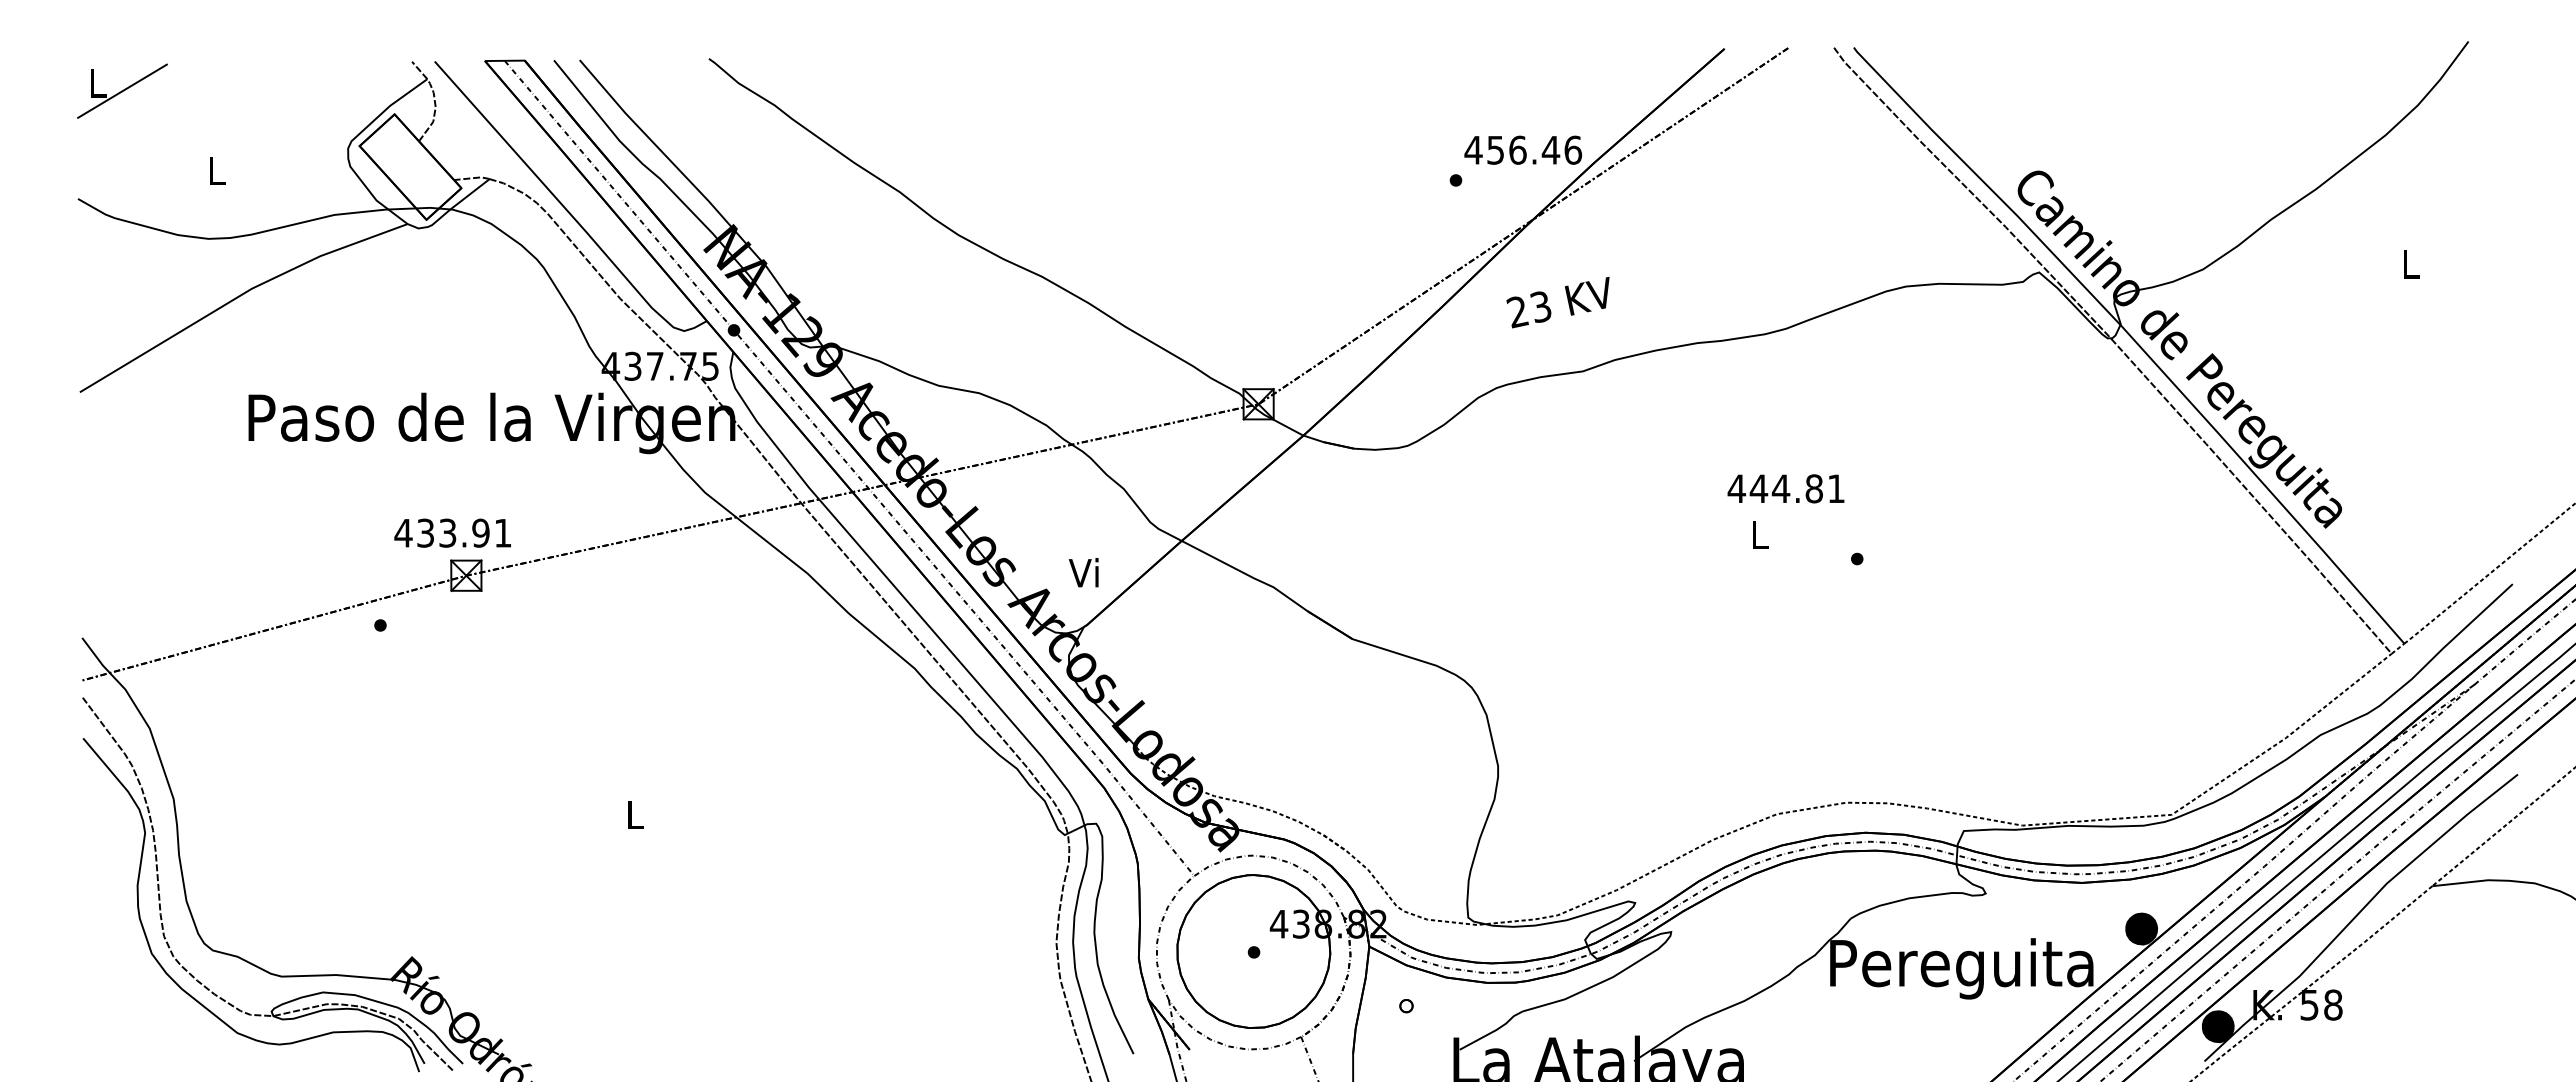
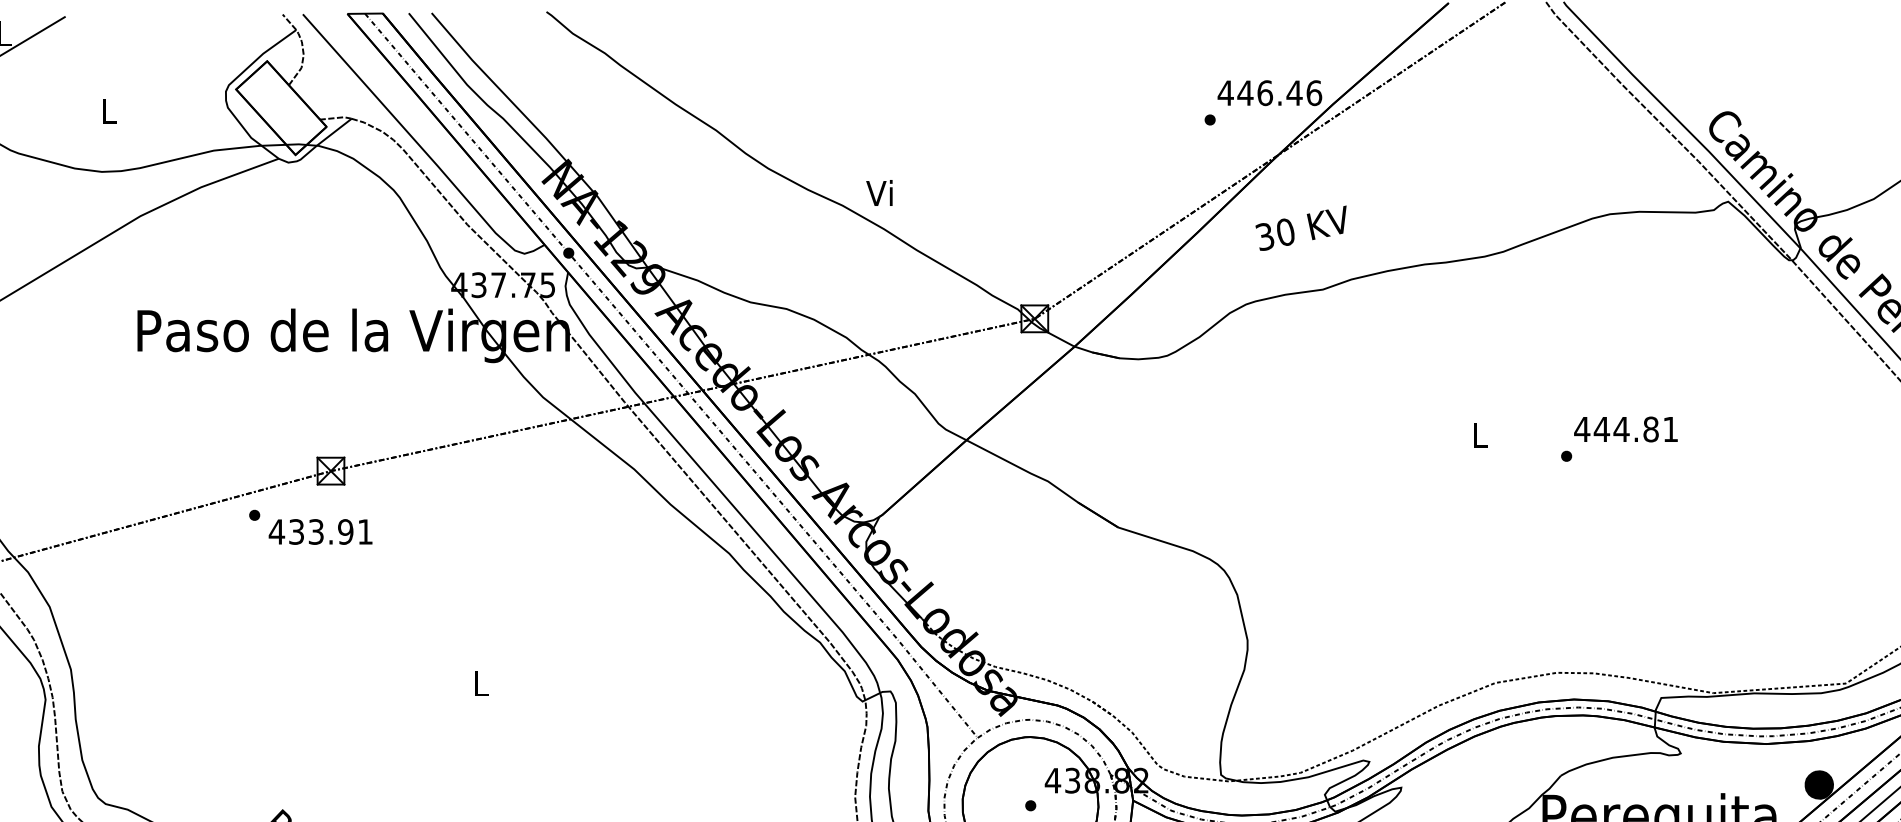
text: (1495, 150) -> (1245, 93), 456.46 -> 446.46
text: (1528, 309) -> (1274, 234), 23 -> 30
text: (1785, 488) -> (1625, 429), moved
text: (452, 532) -> (320, 531), moved
text: (1083, 572) -> (879, 192), moved

